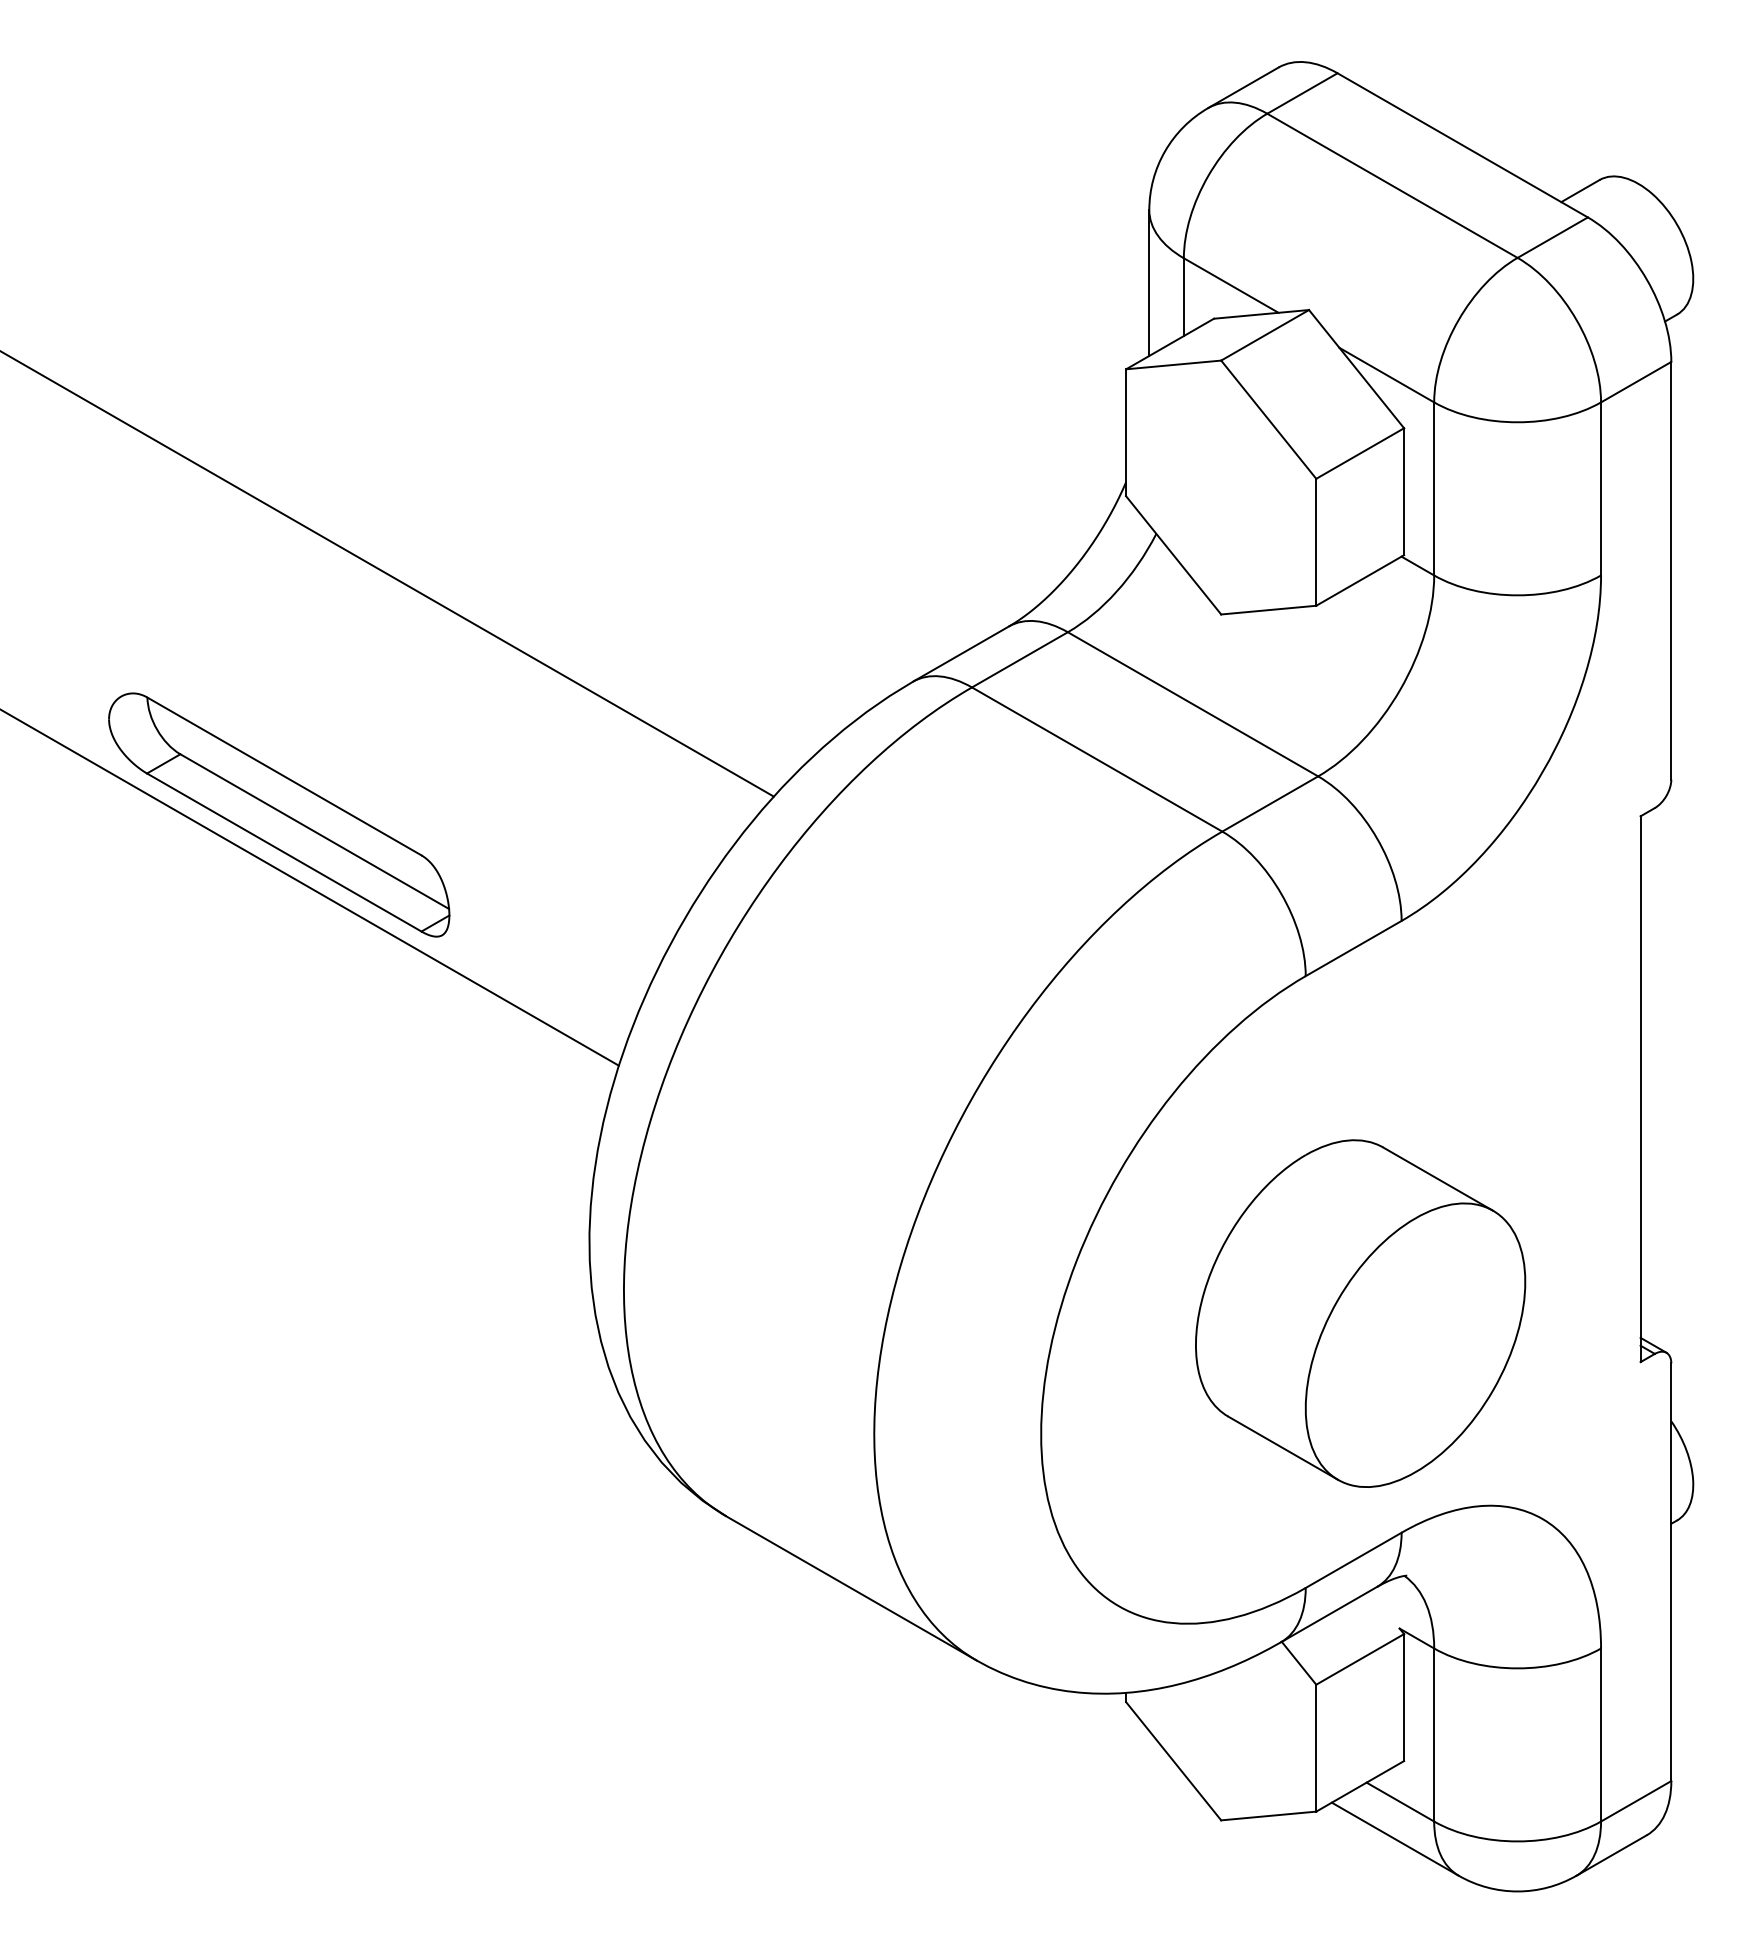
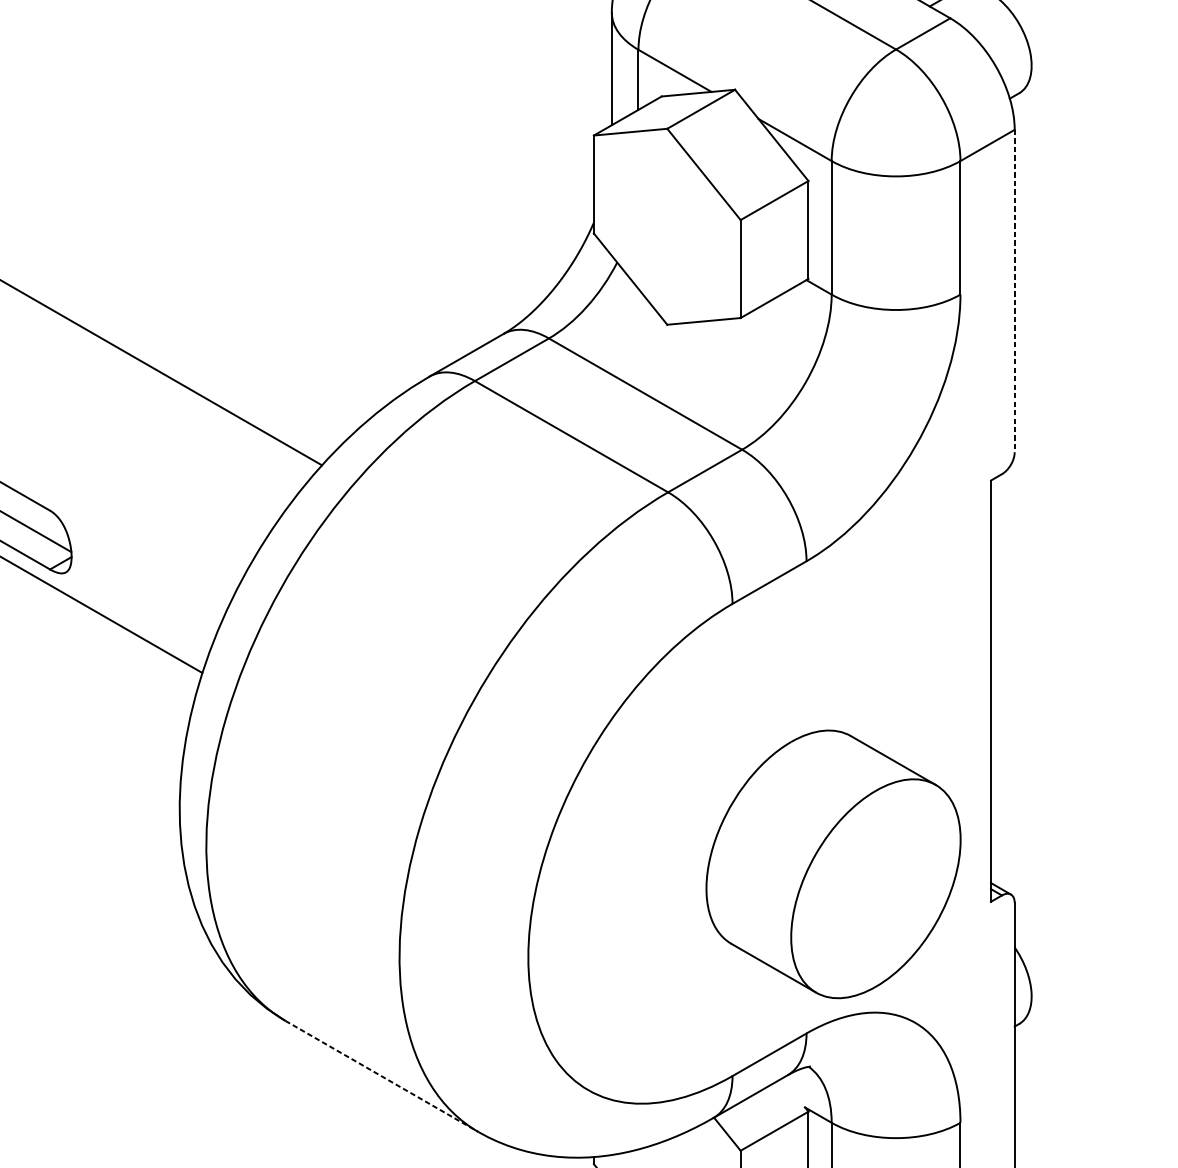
line: (1671, 570) -> (1014, 290), solid -> dashed
part: (1360, 1313) -> (833, 864), moved
line: (851, 1588) -> (381, 1076), solid -> dashed

